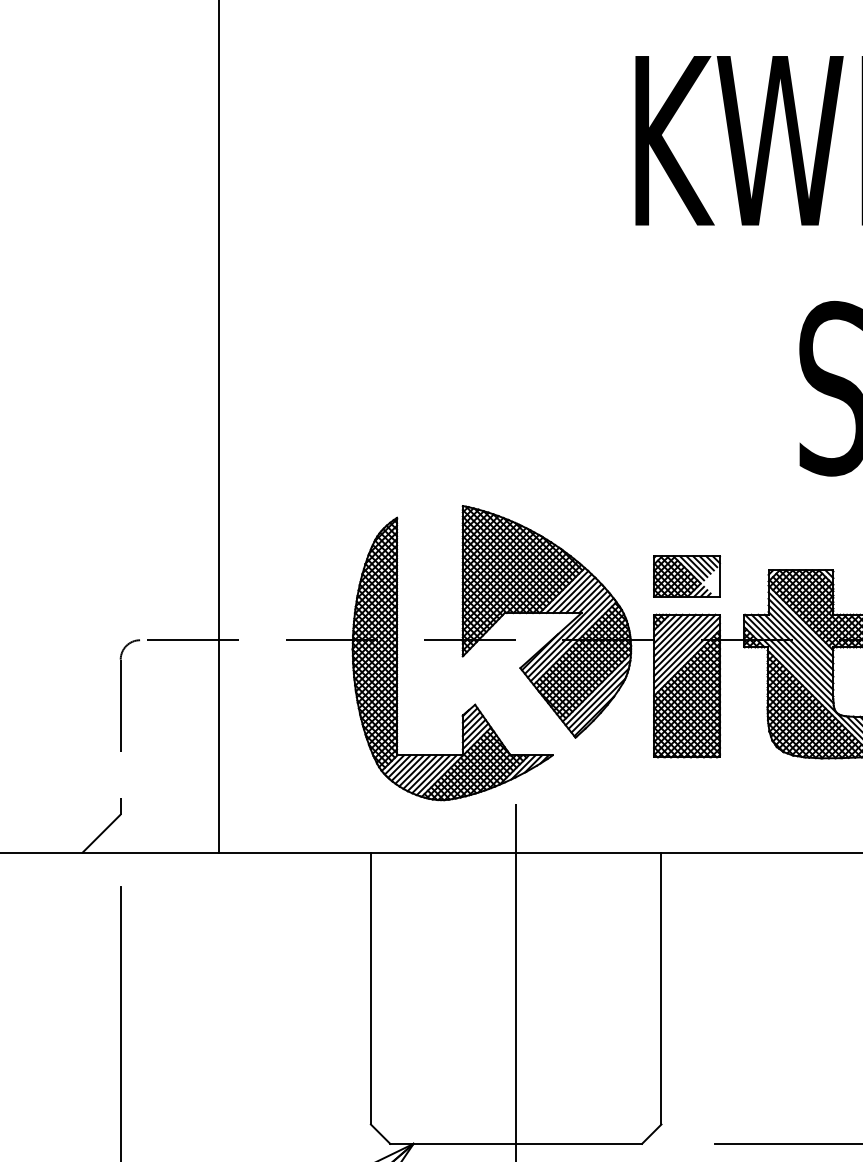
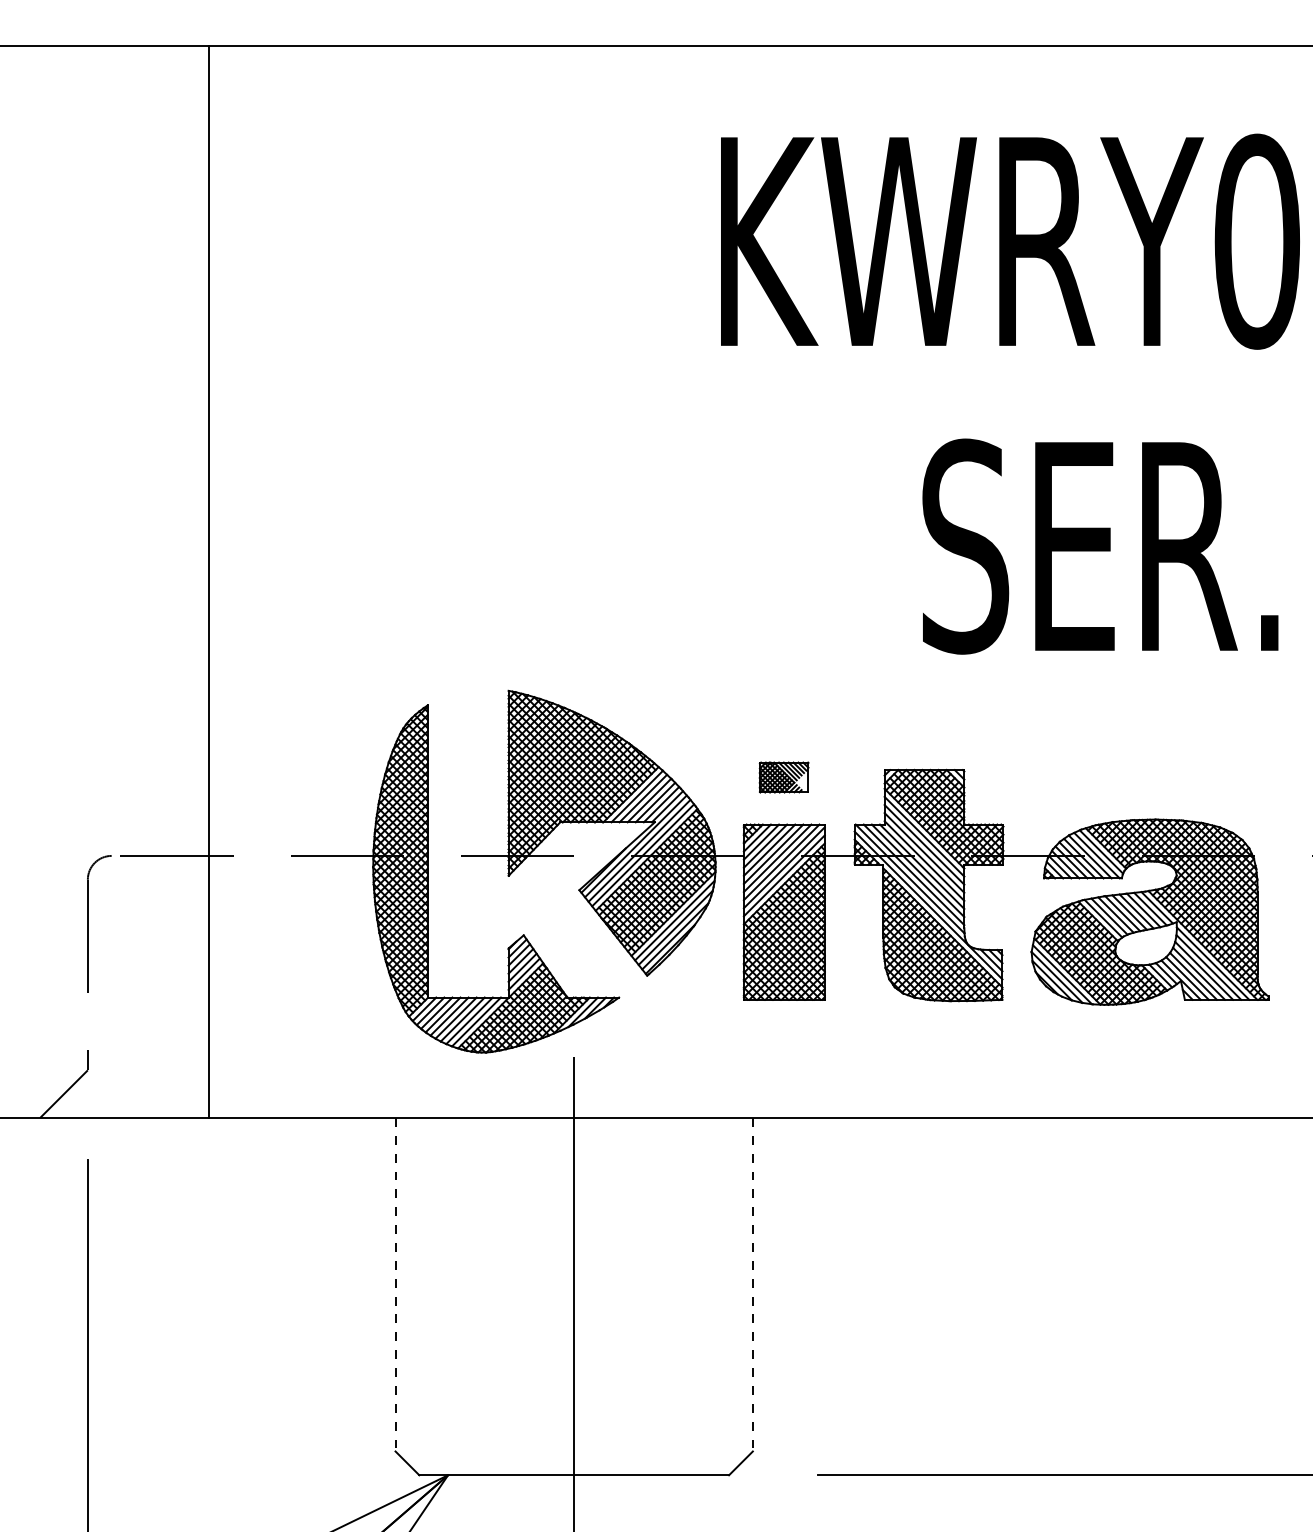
part: (686, 576) -> (783, 777), size x0.6
line: (370, 988) -> (395, 1284), solid -> dashed
line: (661, 988) -> (752, 1284), solid -> dashed

